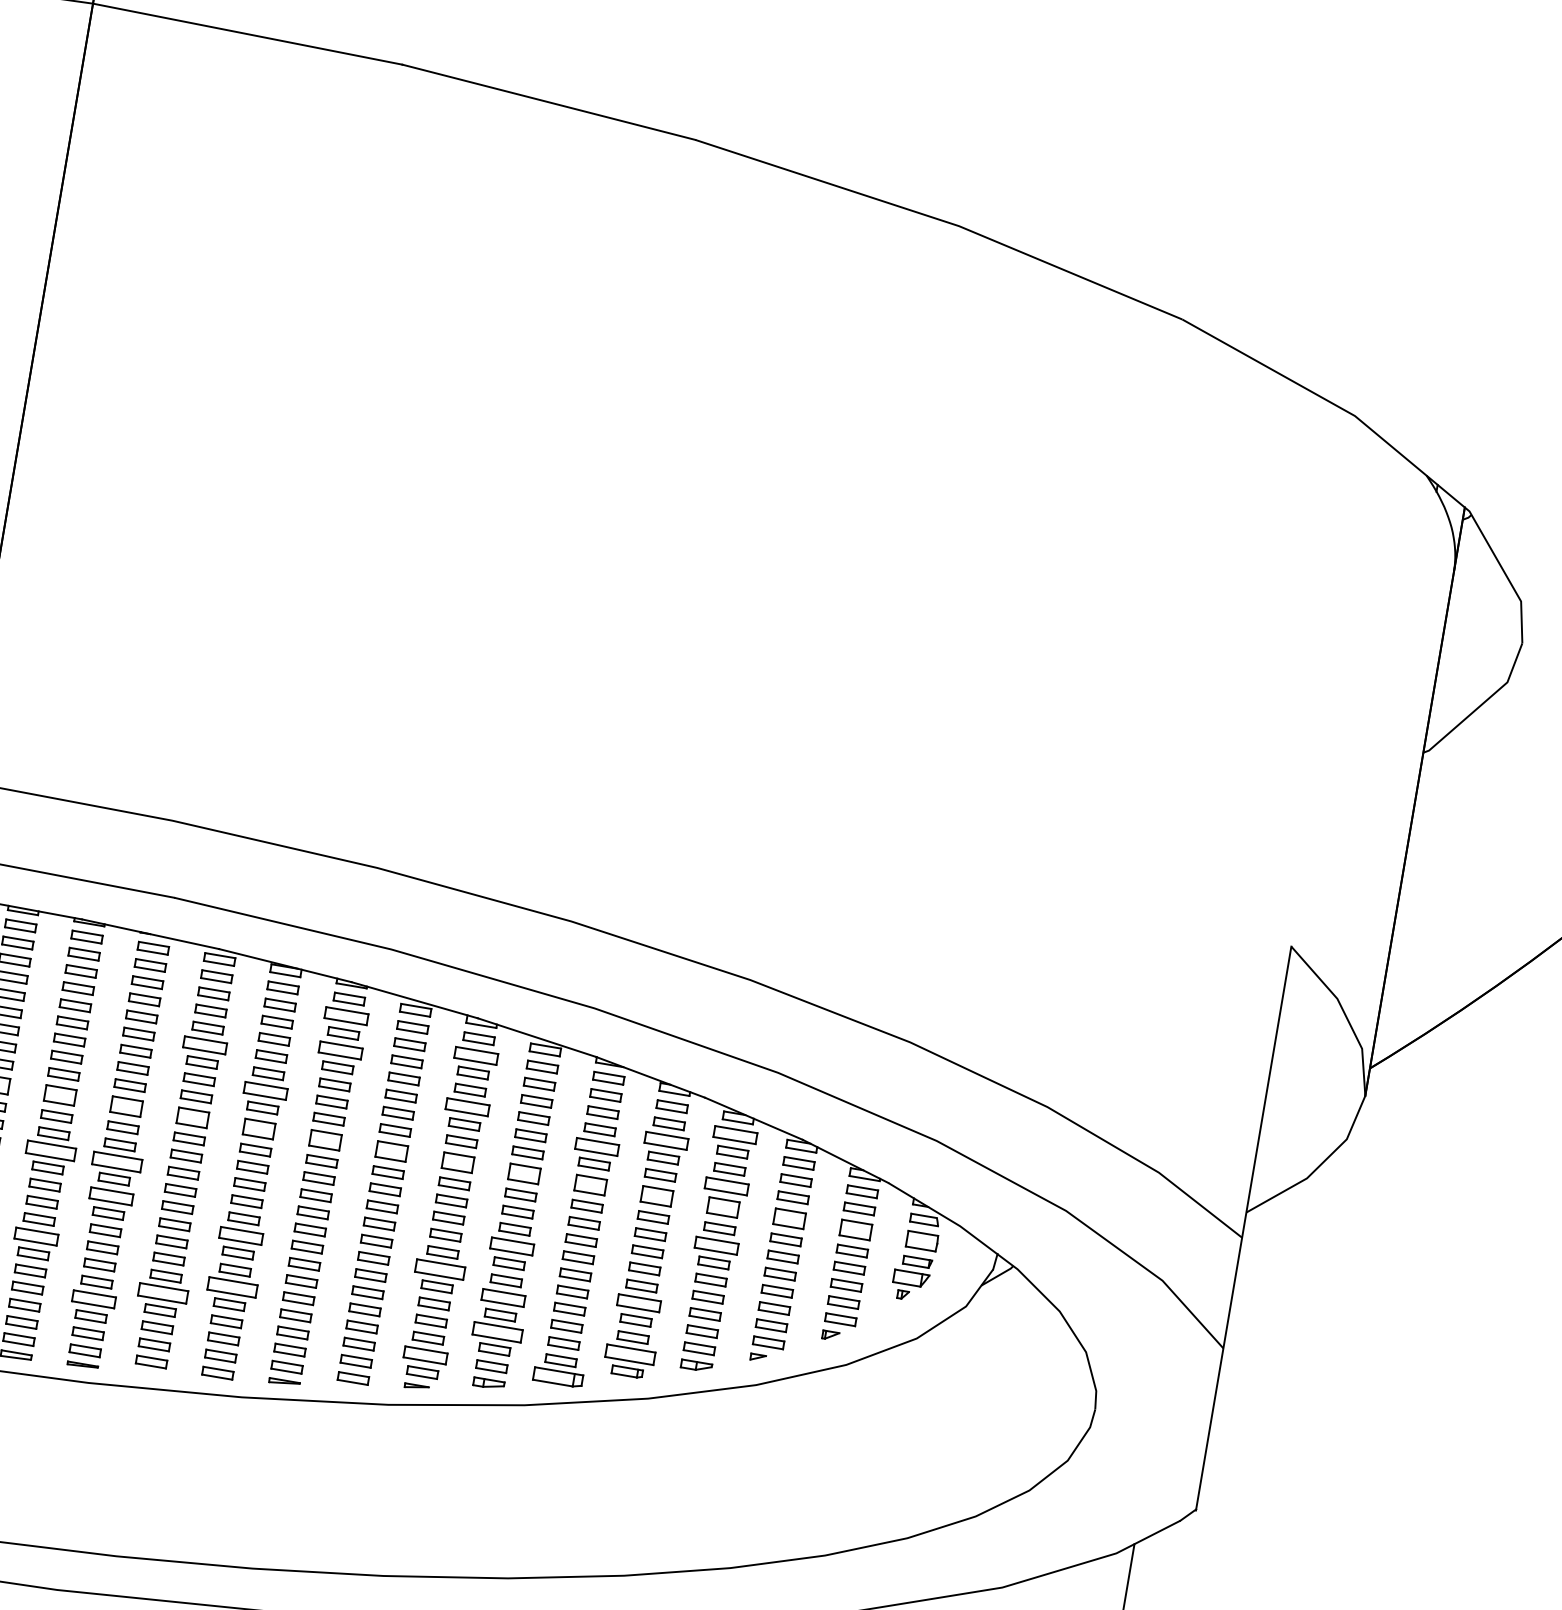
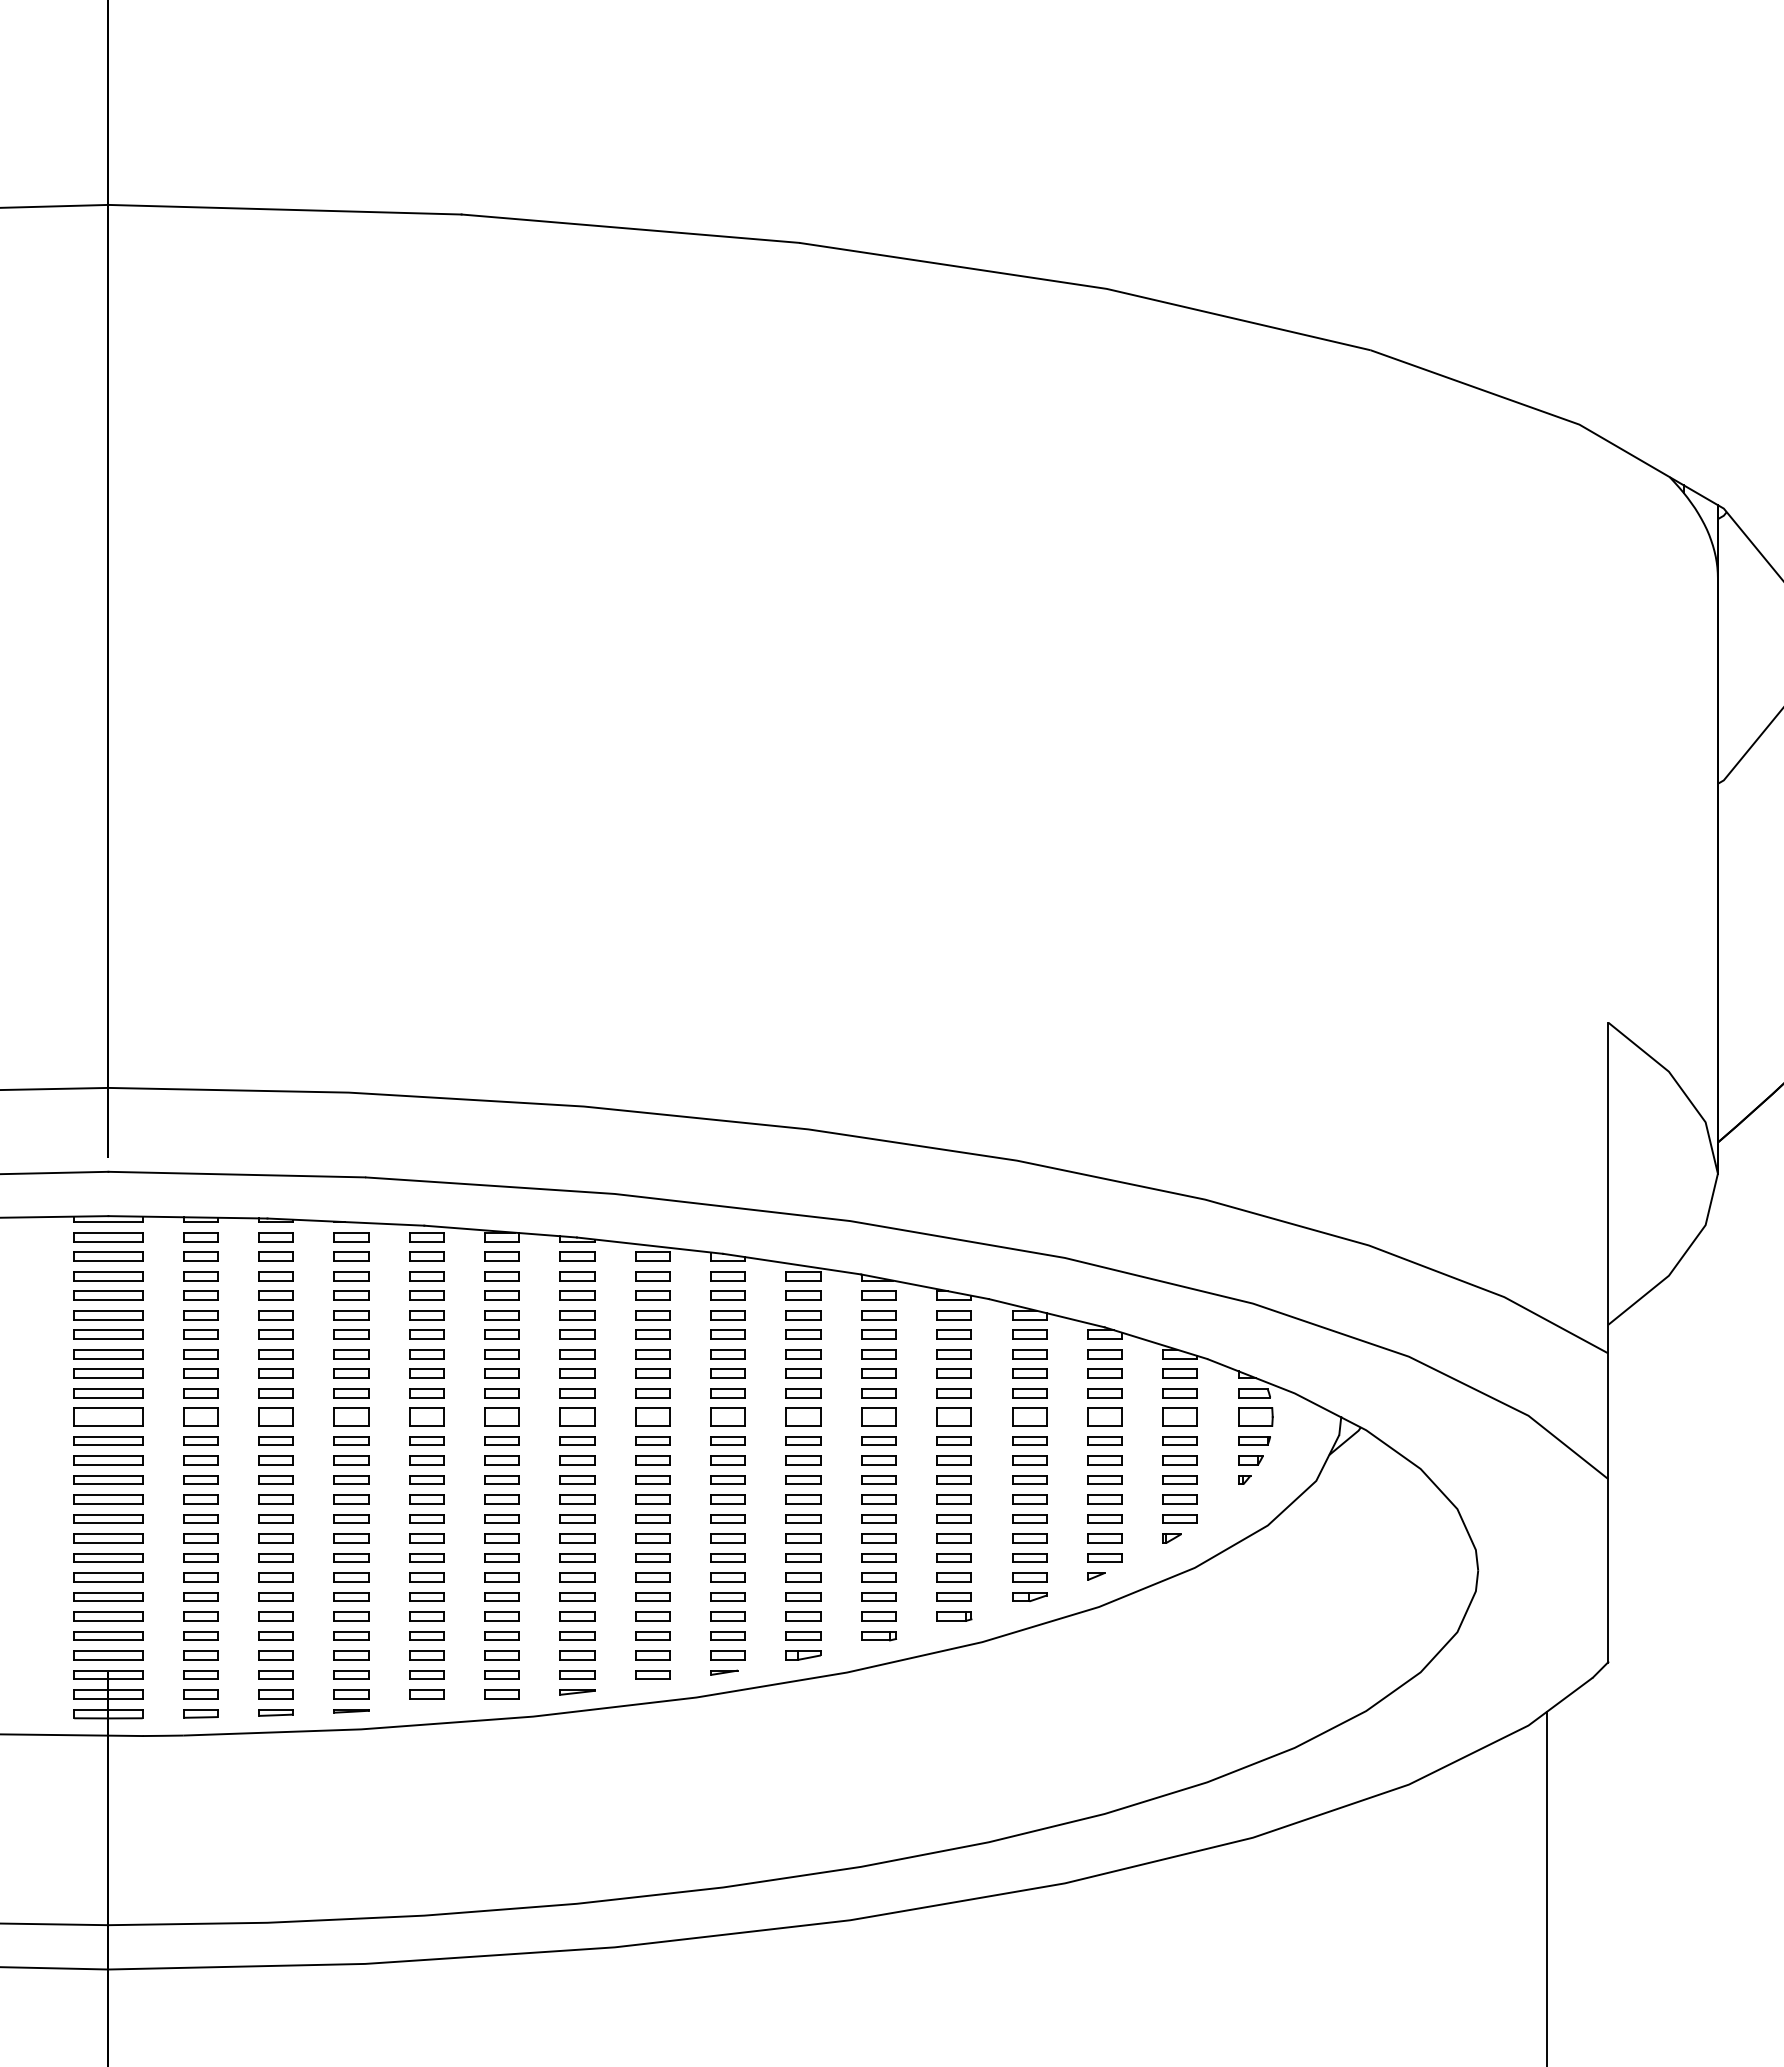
part: (346, 1016) -> (577, 1276), size x0.71
part: (204, 1045) -> (426, 1334), size x0.71
part: (340, 1050) -> (577, 1315), size x0.71
part: (475, 1055) -> (727, 1295), size x0.71
part: (265, 1090) -> (501, 1373), size x0.71
part: (466, 1107) -> (727, 1354), size x0.71
part: (735, 1134) -> (1029, 1334), size x0.71
part: (665, 1141) -> (953, 1354), size x0.71
part: (596, 1146) -> (878, 1373), size x0.71
part: (50, 1150) -> (275, 1479), size x0.62
part: (117, 1161) -> (351, 1479), size x0.62
part: (726, 1186) -> (1029, 1393), size x0.71
part: (111, 1195) -> (351, 1518), size x0.71
part: (240, 1235) -> (501, 1538), size x0.71
part: (35, 1236) -> (275, 1577), size x0.71
part: (716, 1245) -> (1029, 1460), size x0.71
part: (512, 1246) -> (803, 1499), size x0.71
part: (439, 1269) -> (727, 1538), size x0.62
part: (911, 1278) -> (1250, 1460), size x0.62
part: (231, 1286) -> (501, 1596), size x0.62
part: (162, 1293) -> (426, 1616), size x0.62
part: (503, 1297) -> (803, 1557), size x0.71
part: (93, 1298) -> (351, 1635), size x0.71
part: (638, 1303) -> (953, 1538), size x0.71
part: (497, 1331) -> (803, 1596), size x0.62
part: (424, 1354) -> (727, 1635), size x0.71
part: (629, 1354) -> (953, 1596), size x0.62
part: (557, 1378) -> (878, 1636), size x0.62

